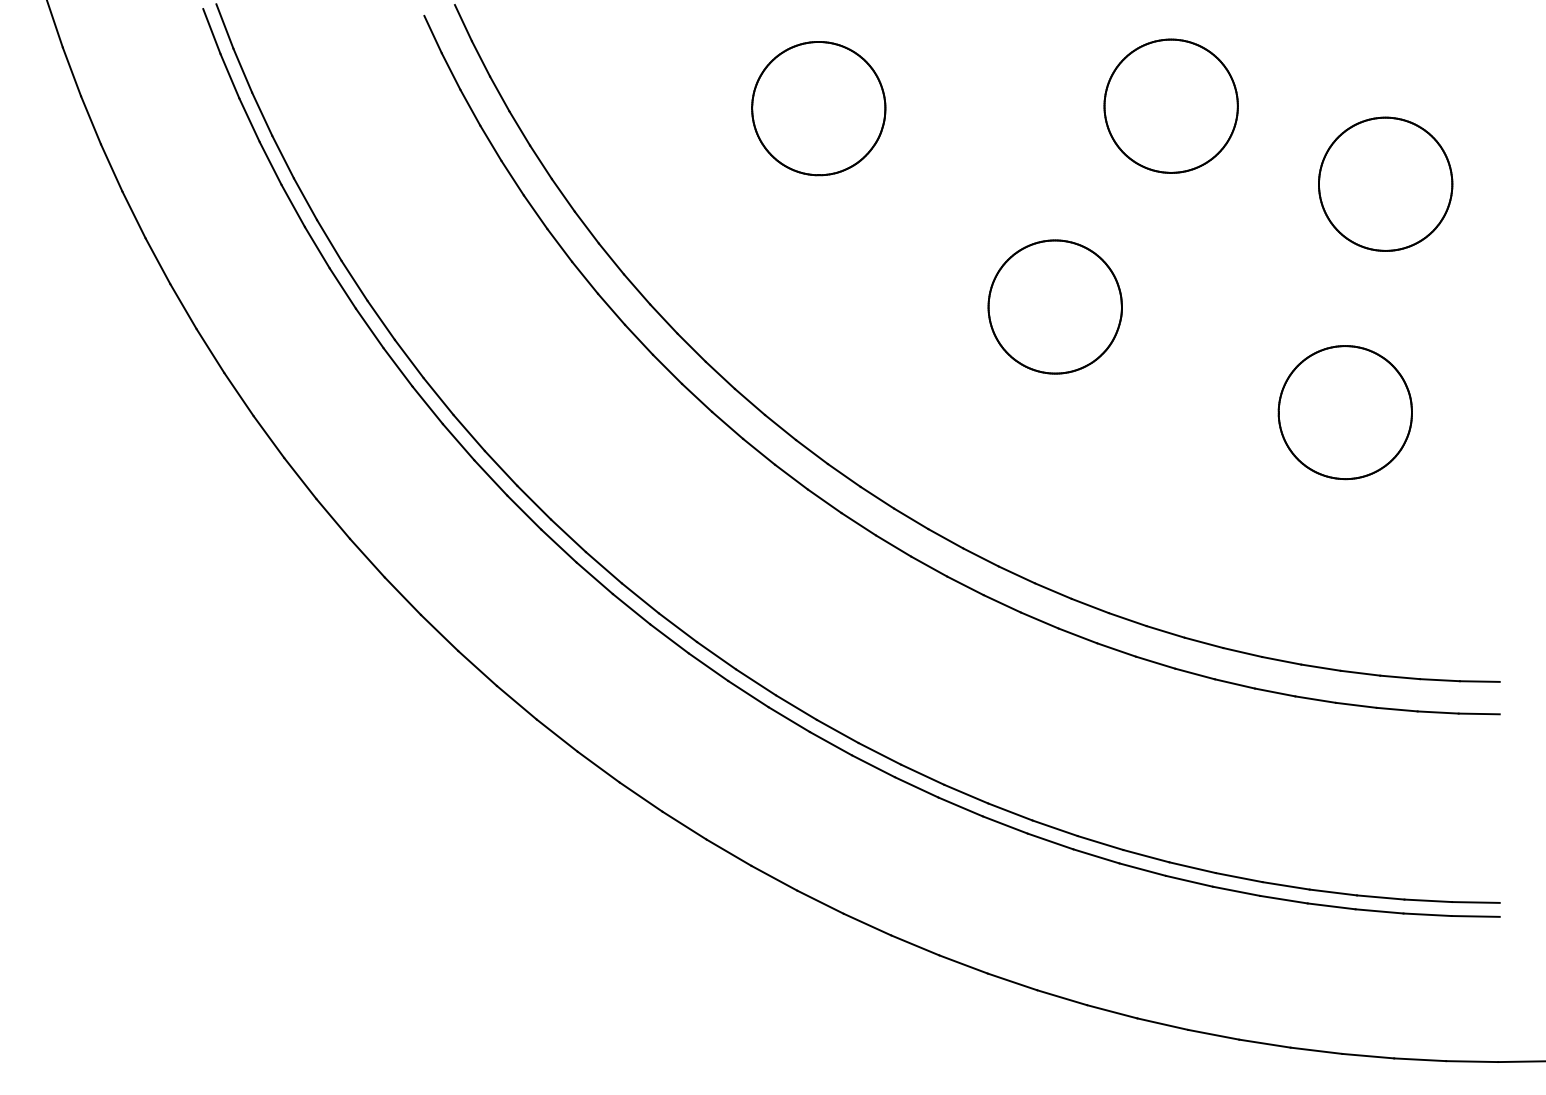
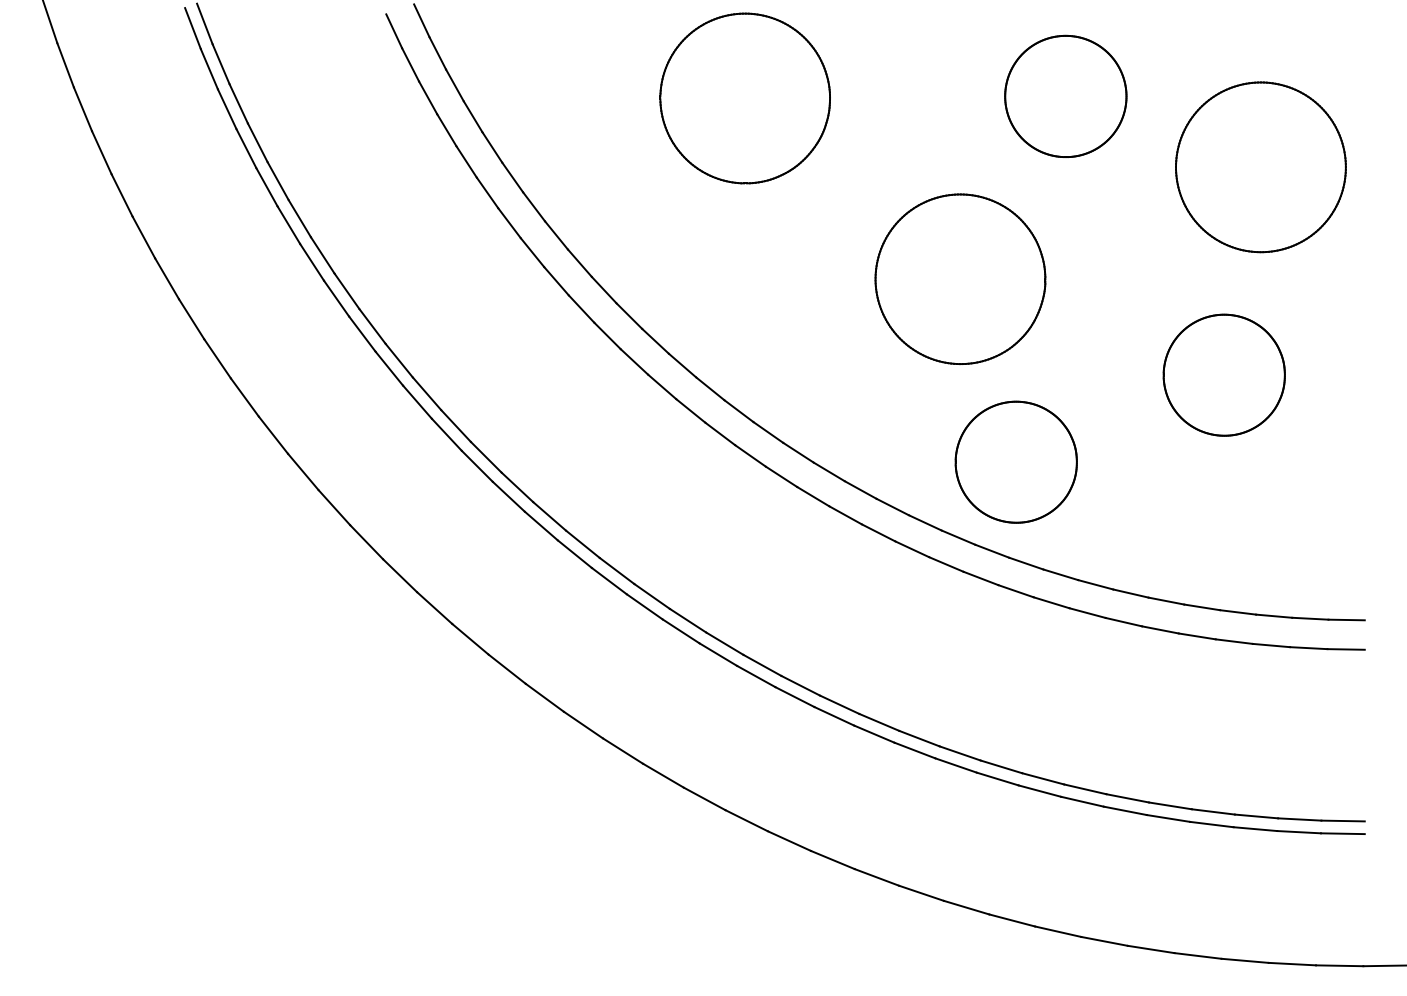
part: (818, 108) -> (744, 98), size x1.4
part: (1385, 184) -> (1260, 167), size x1.4
part: (1054, 306) -> (959, 278), size x1.4
part: (1115, 507) -> (1015, 461), added

